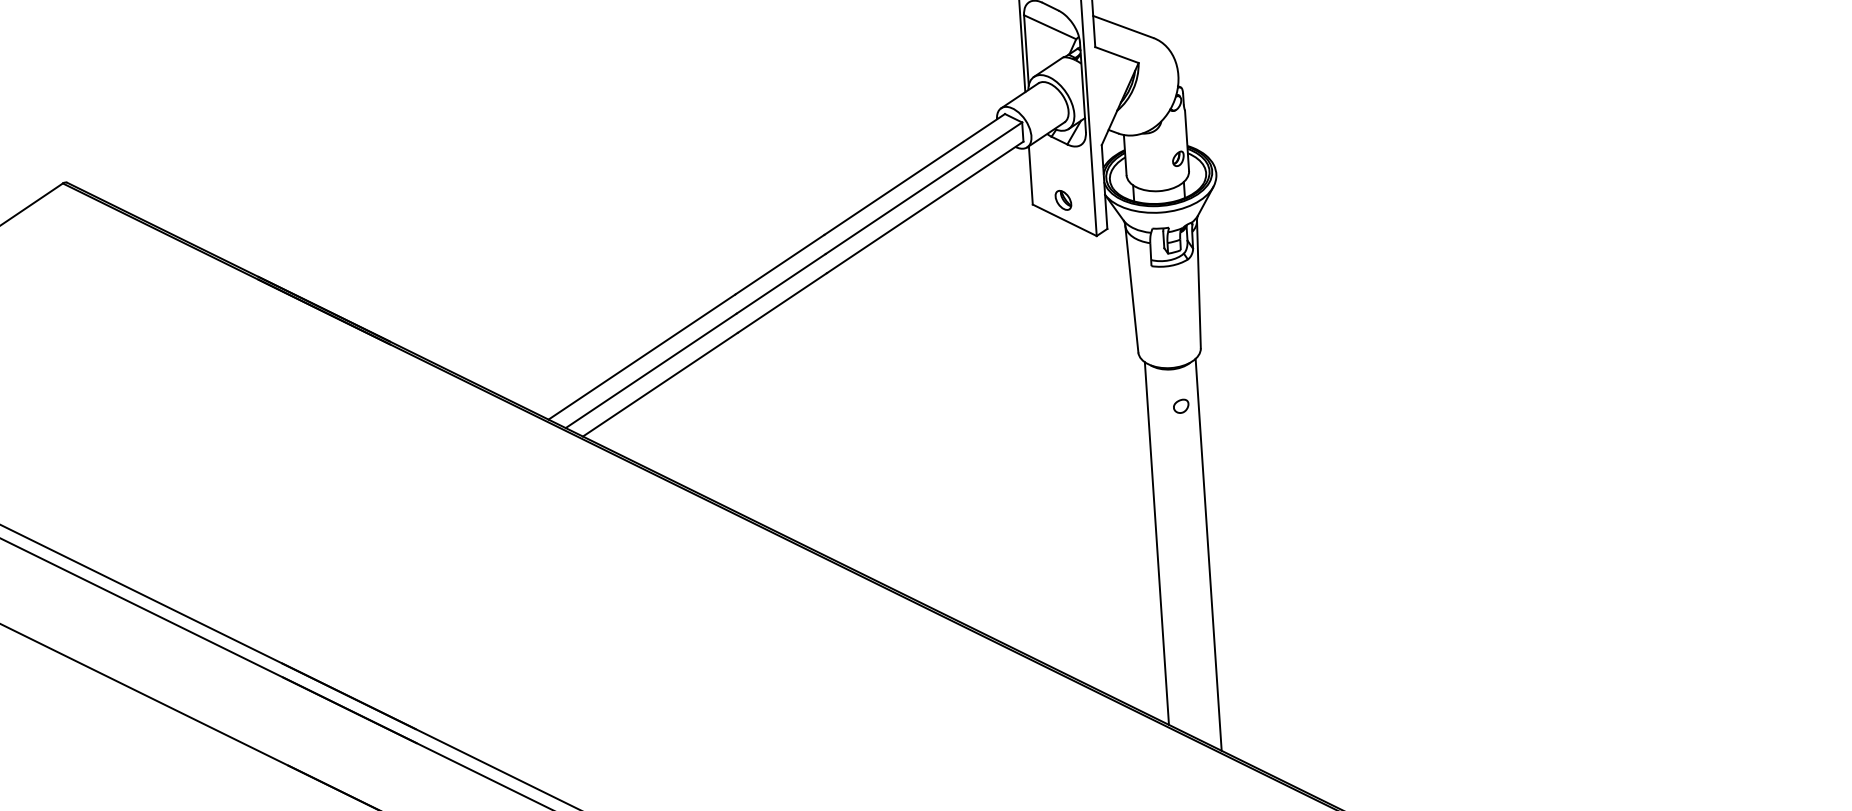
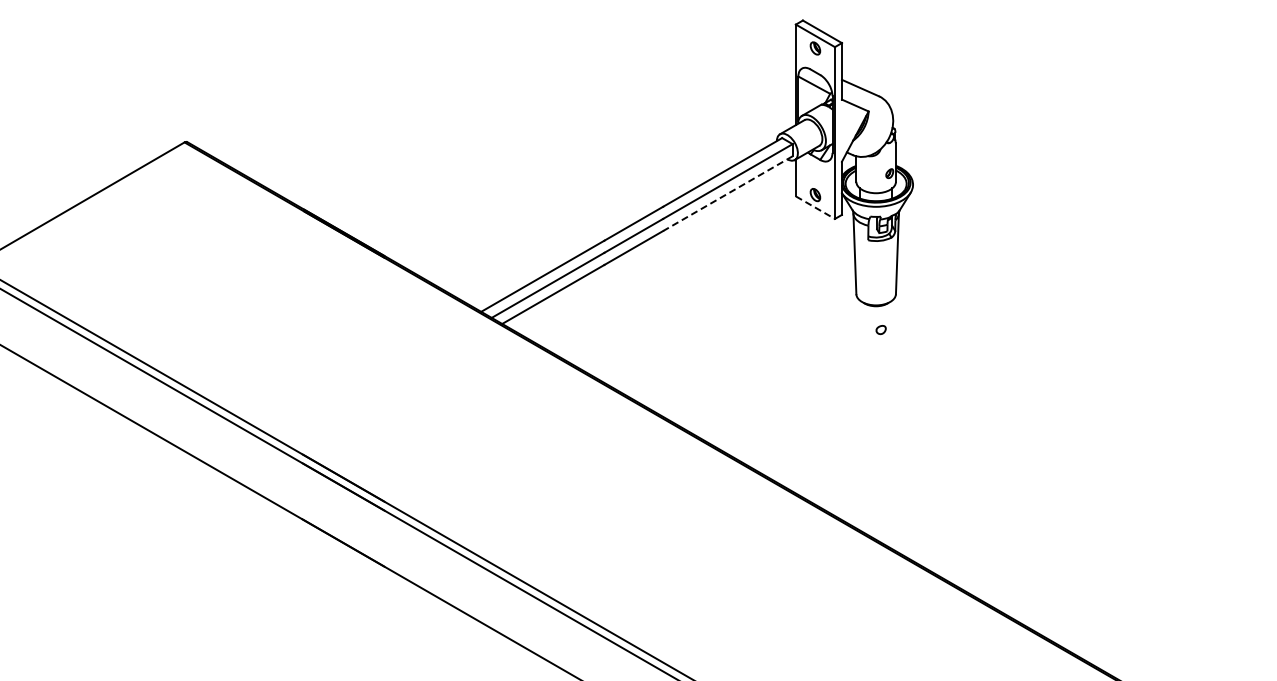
line: (924, 207) -> (727, 193), solid -> dashed
line: (1064, 220) -> (815, 207), solid -> dashed
line: (1157, 543) -> (860, 415), removed
line: (1209, 554) -> (892, 424), removed

